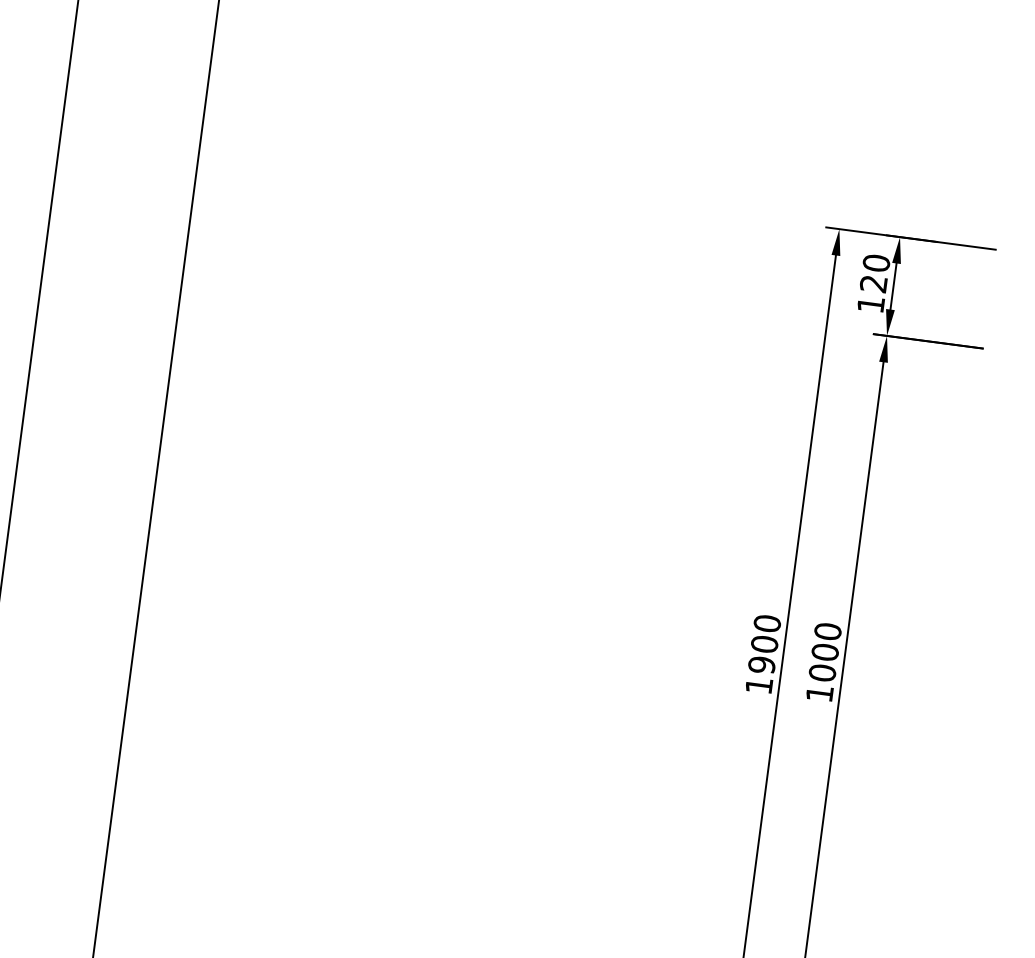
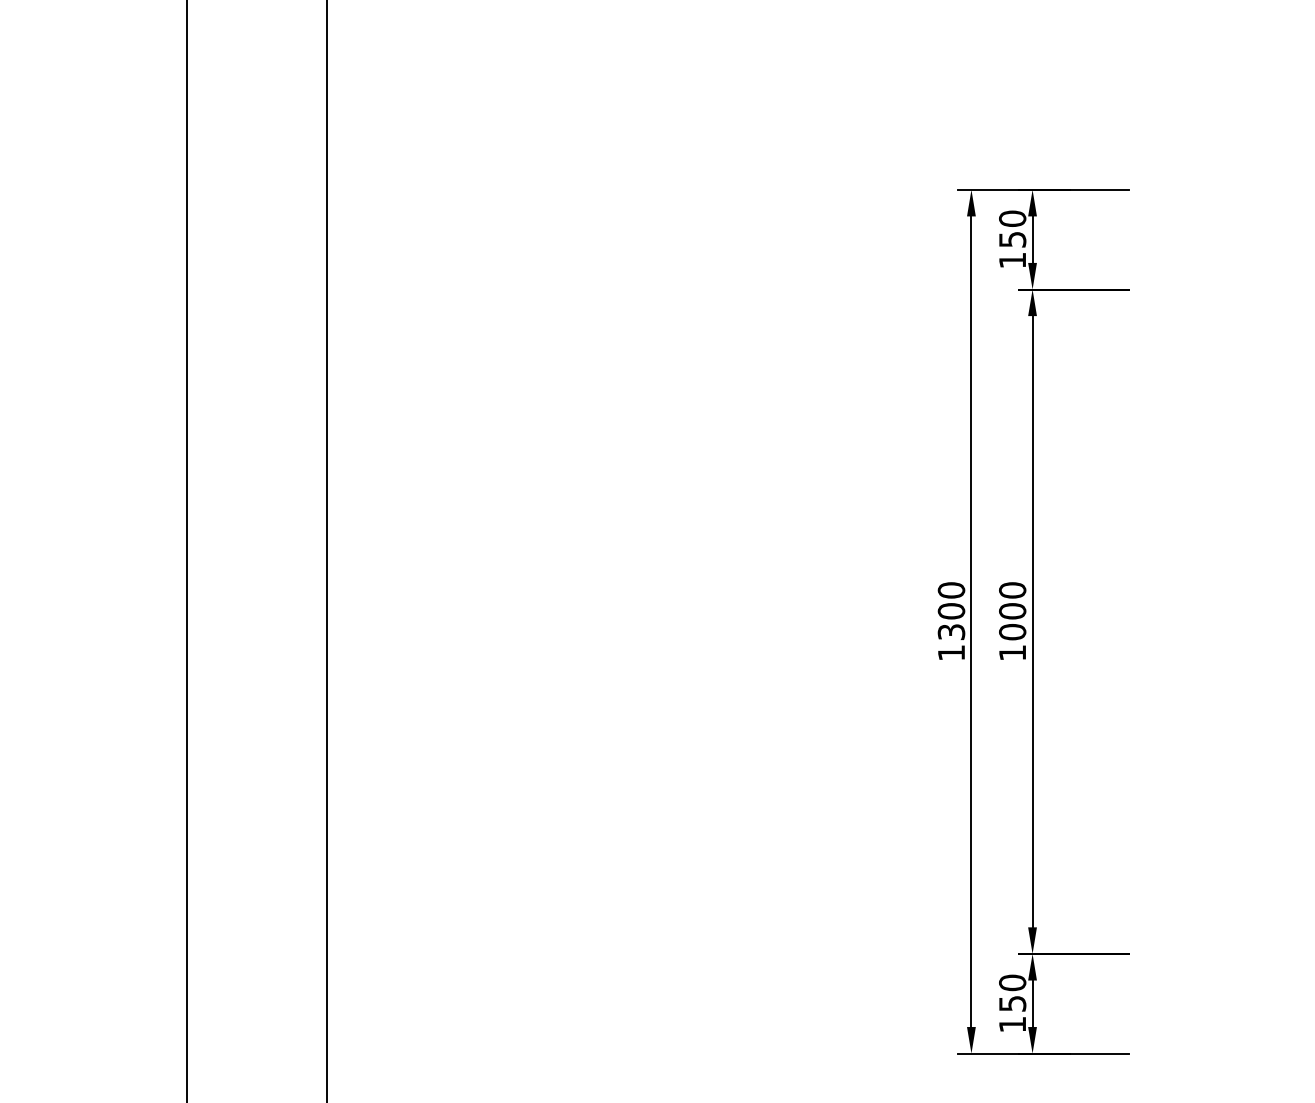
text: (873, 283) -> (1012, 239), 120 -> 150
text: (761, 665) -> (951, 632), 1900 -> 1300

